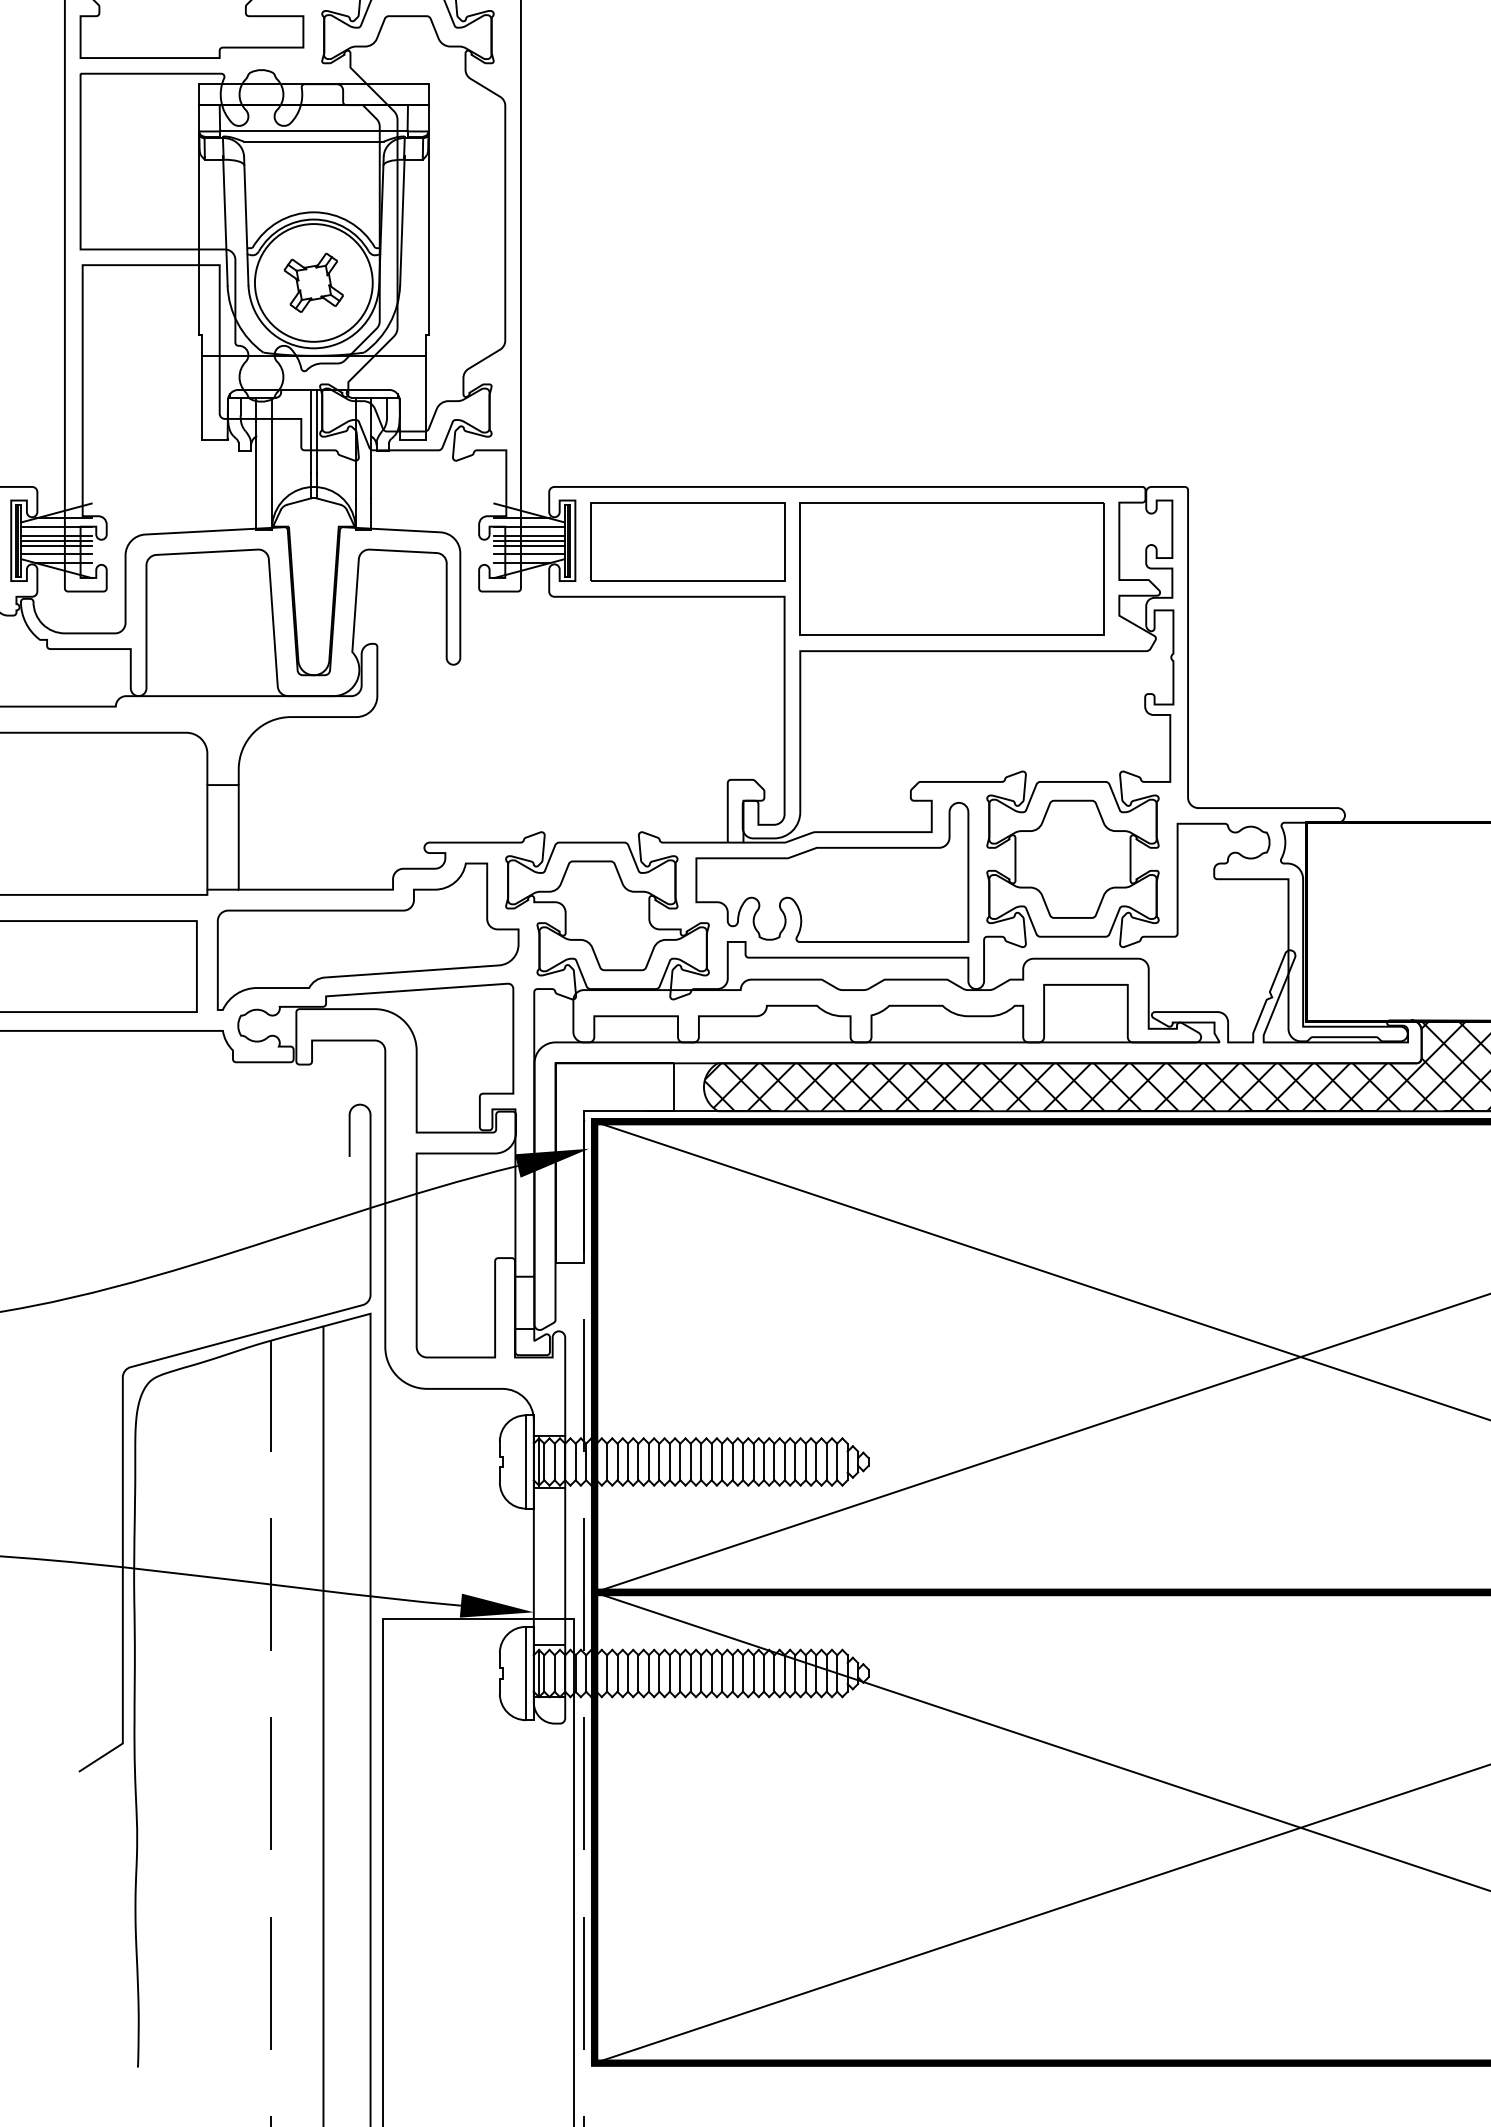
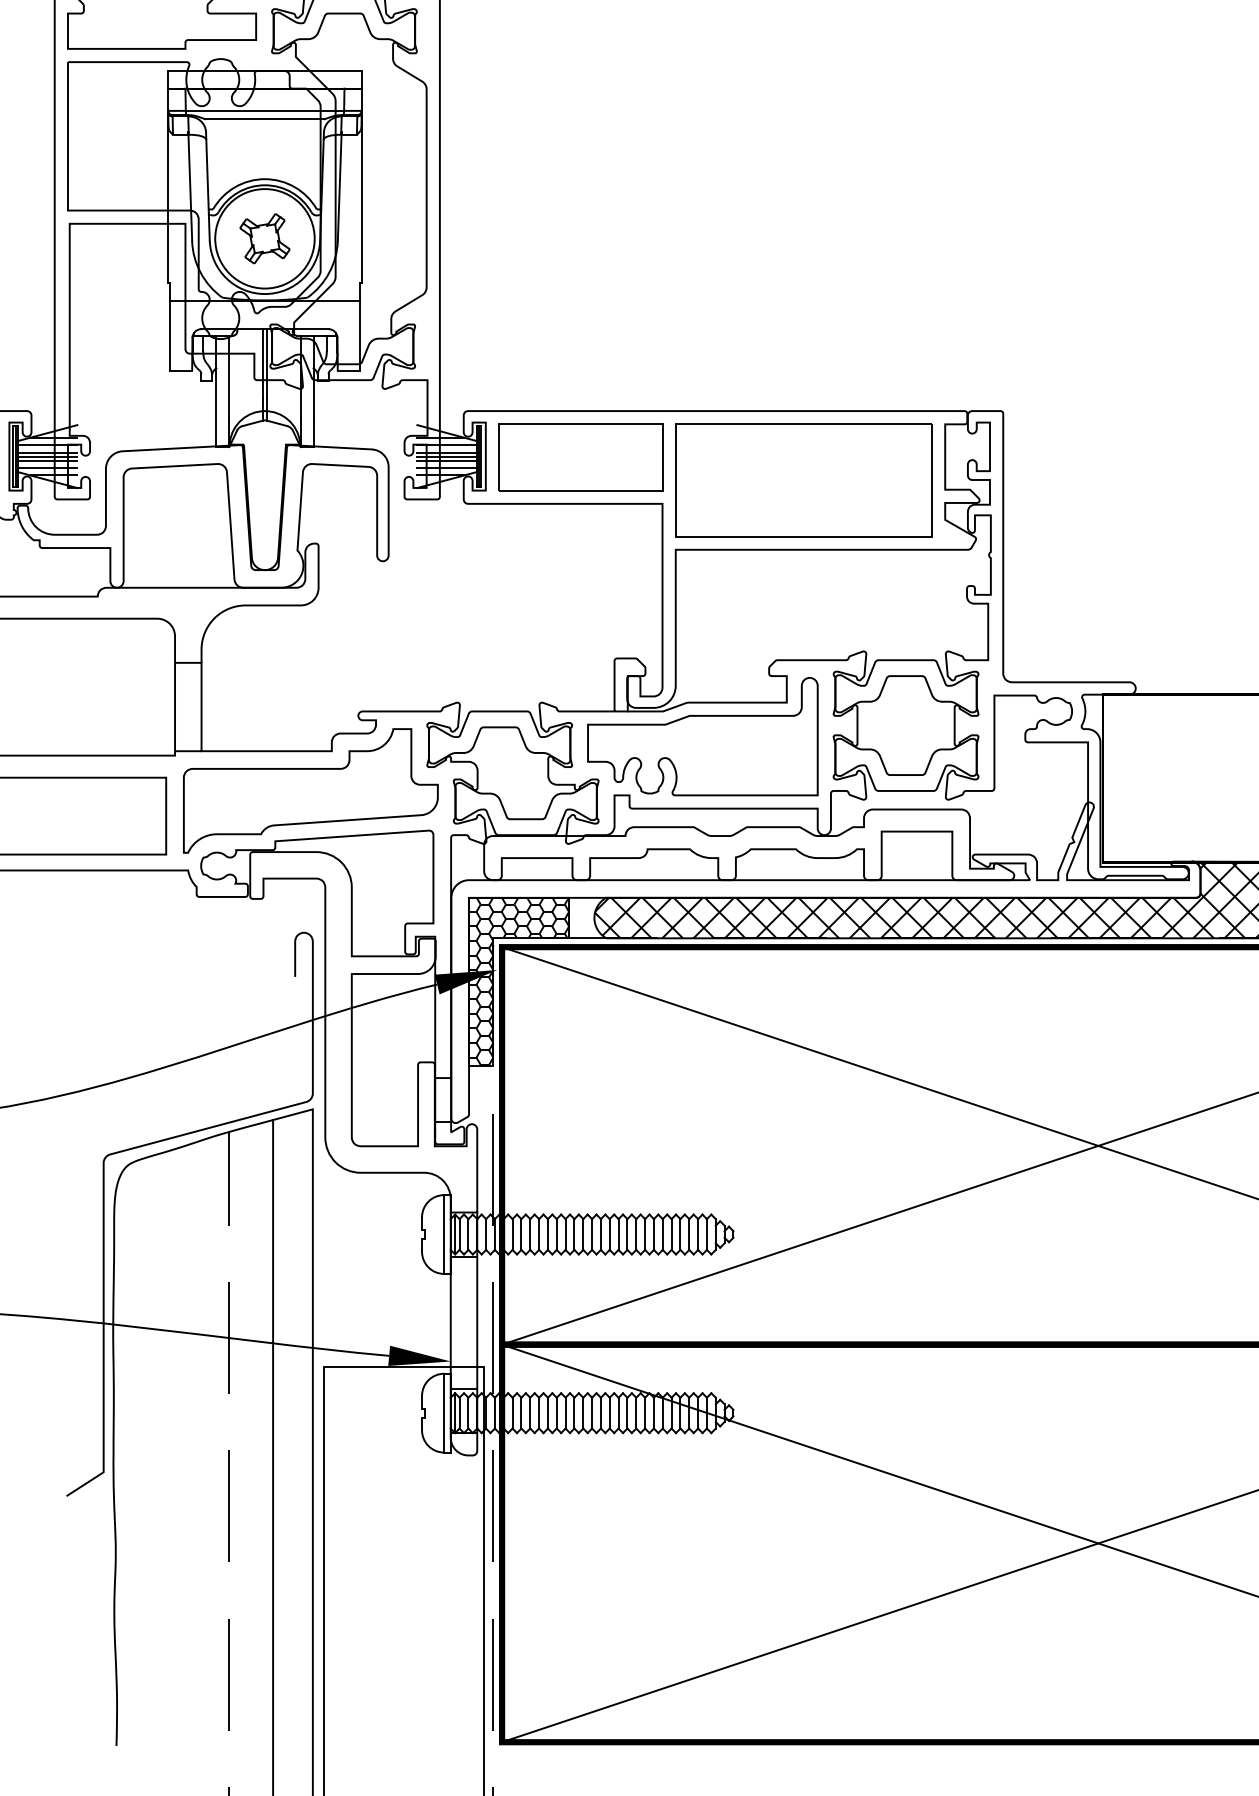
hatch: (614, 1162) -> (518, 981), added

